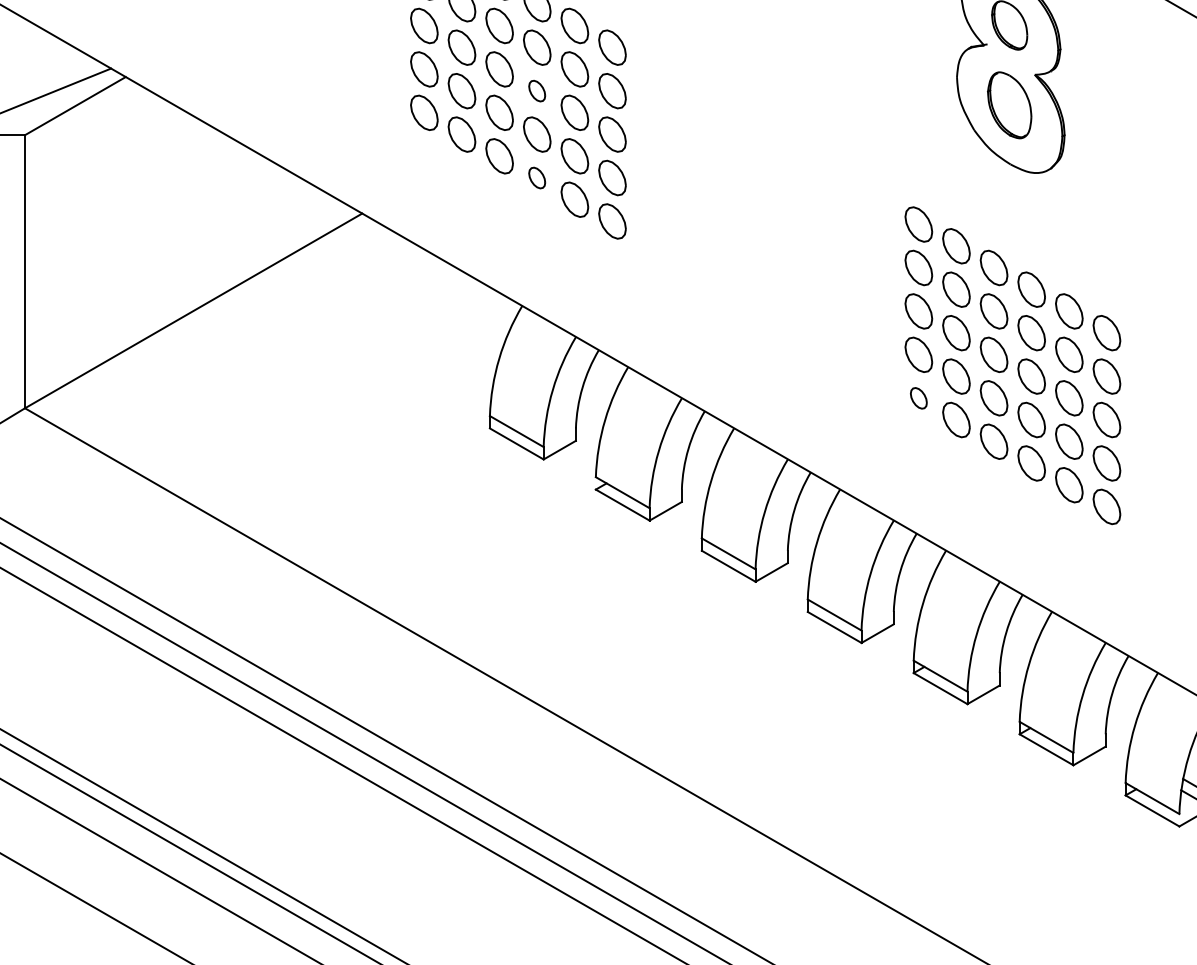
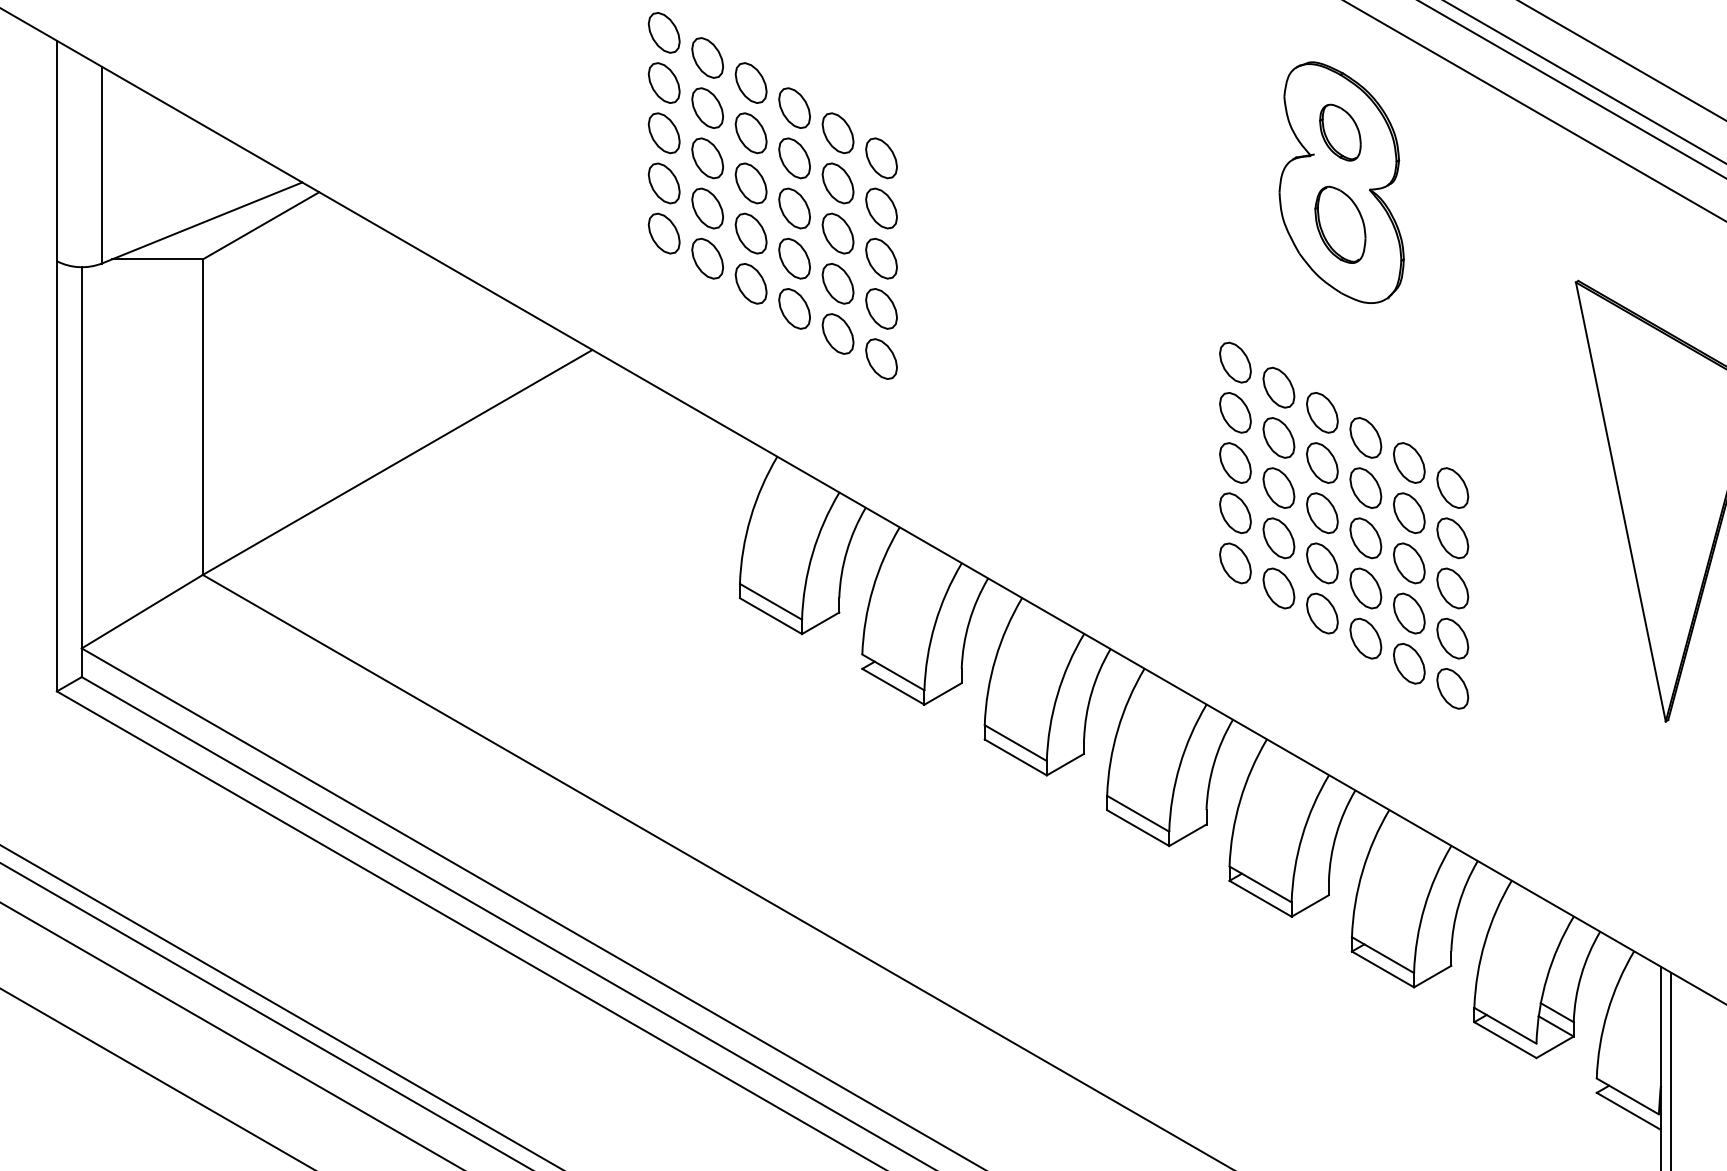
part: (537, 91) -> (794, 208), size x1.67
part: (537, 177) -> (794, 308), size x1.67
part: (918, 398) -> (1235, 563), size x1.67

